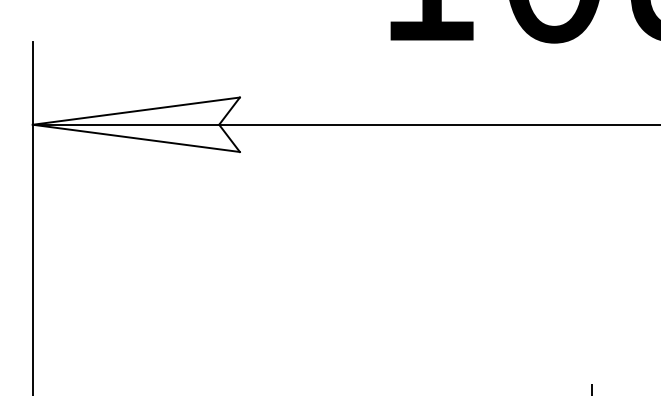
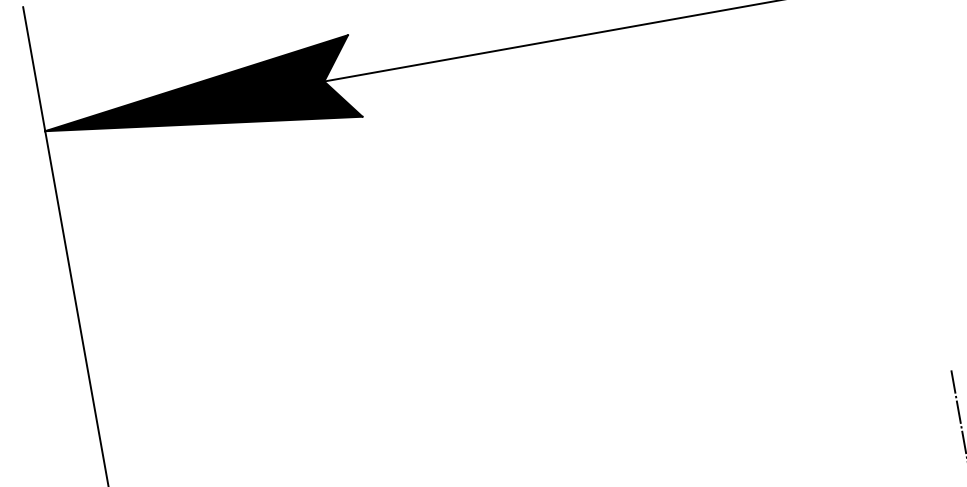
fill: (135, 124) -> (198, 103), added

